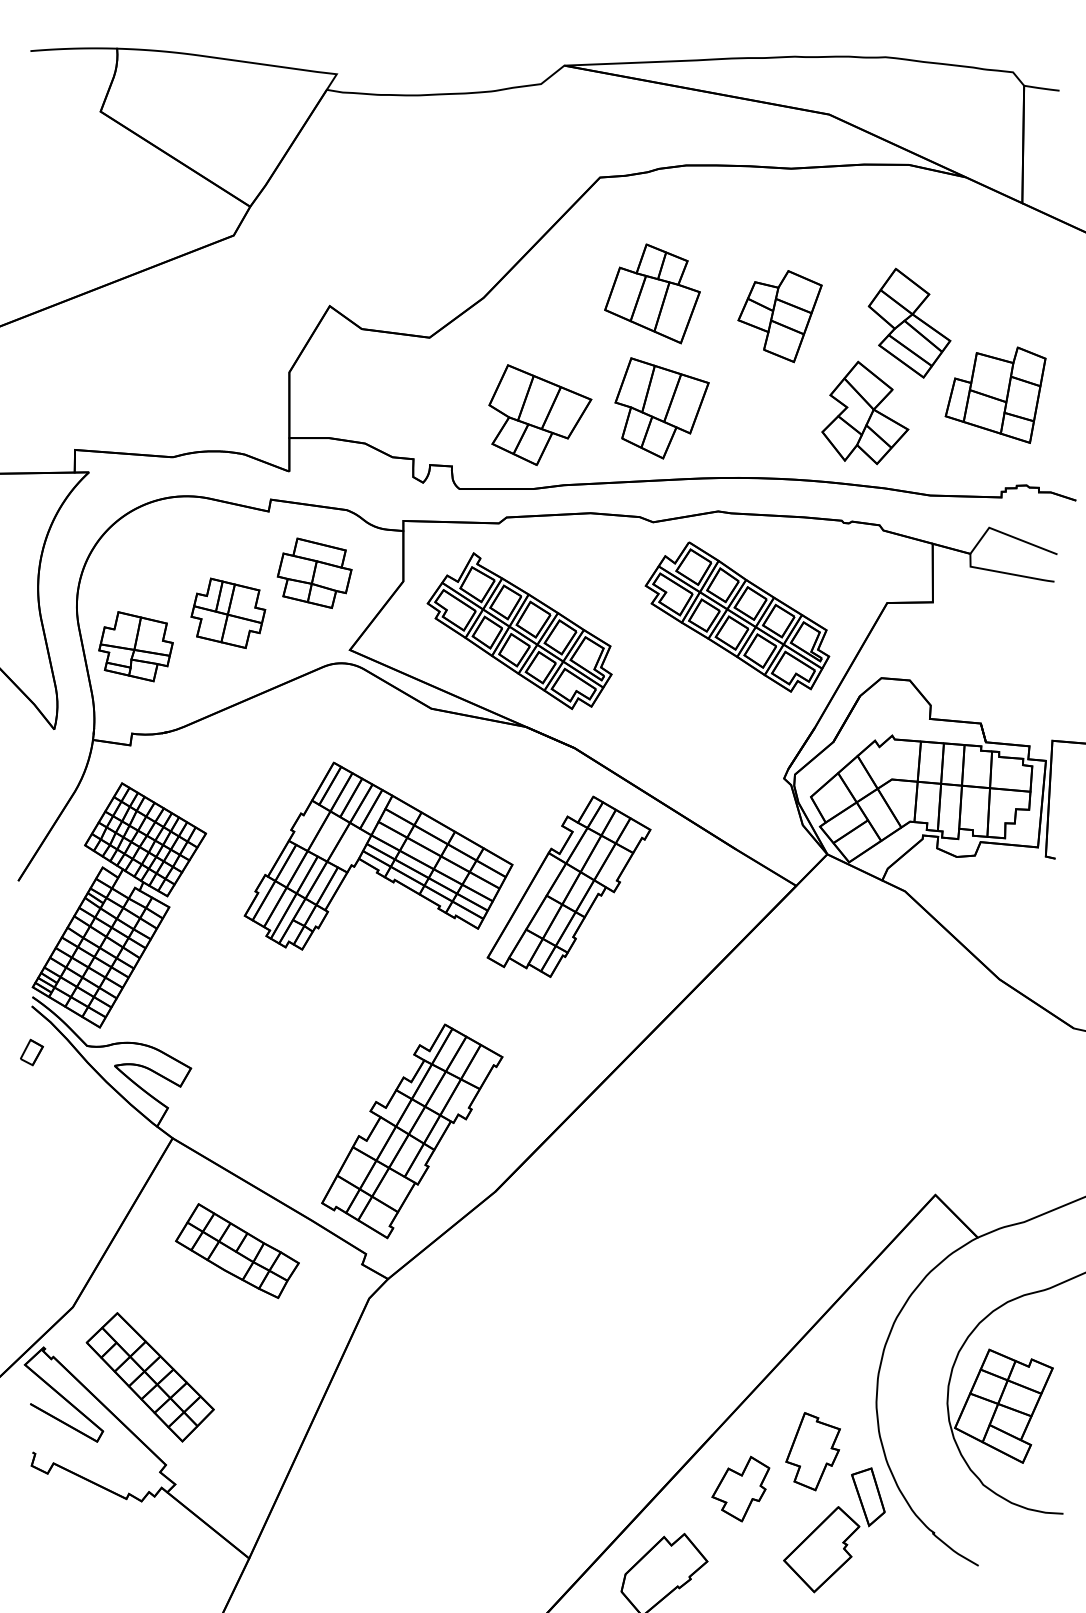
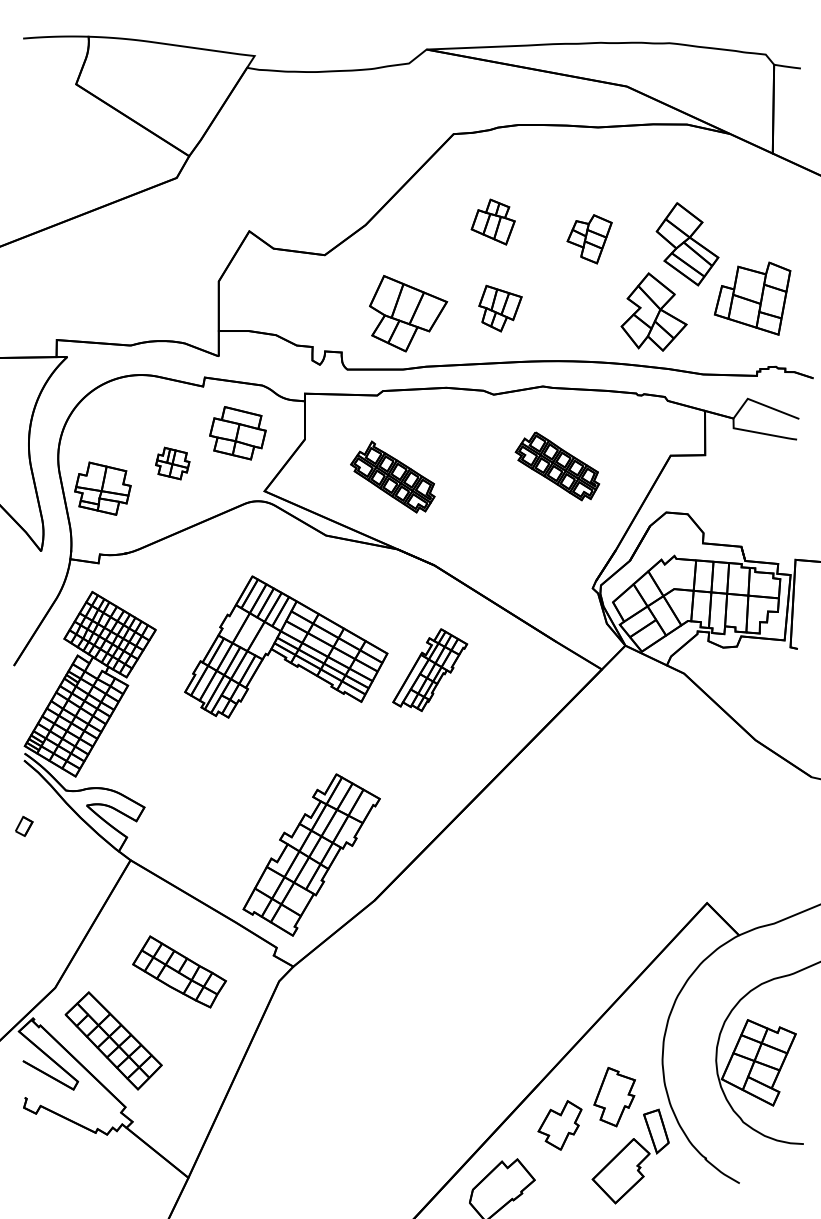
part: (652, 293) -> (493, 221), size x0.6
part: (779, 316) -> (589, 239), size x0.7
part: (661, 408) -> (500, 308), size x0.6
part: (228, 613) -> (172, 463), size x0.6
part: (737, 616) -> (557, 465), size x0.6
part: (519, 631) -> (392, 477), size x0.6
part: (568, 886) -> (429, 669), size x0.6
part: (31, 1052) -> (23, 826), moved
part: (237, 1250) -> (179, 971), moved

